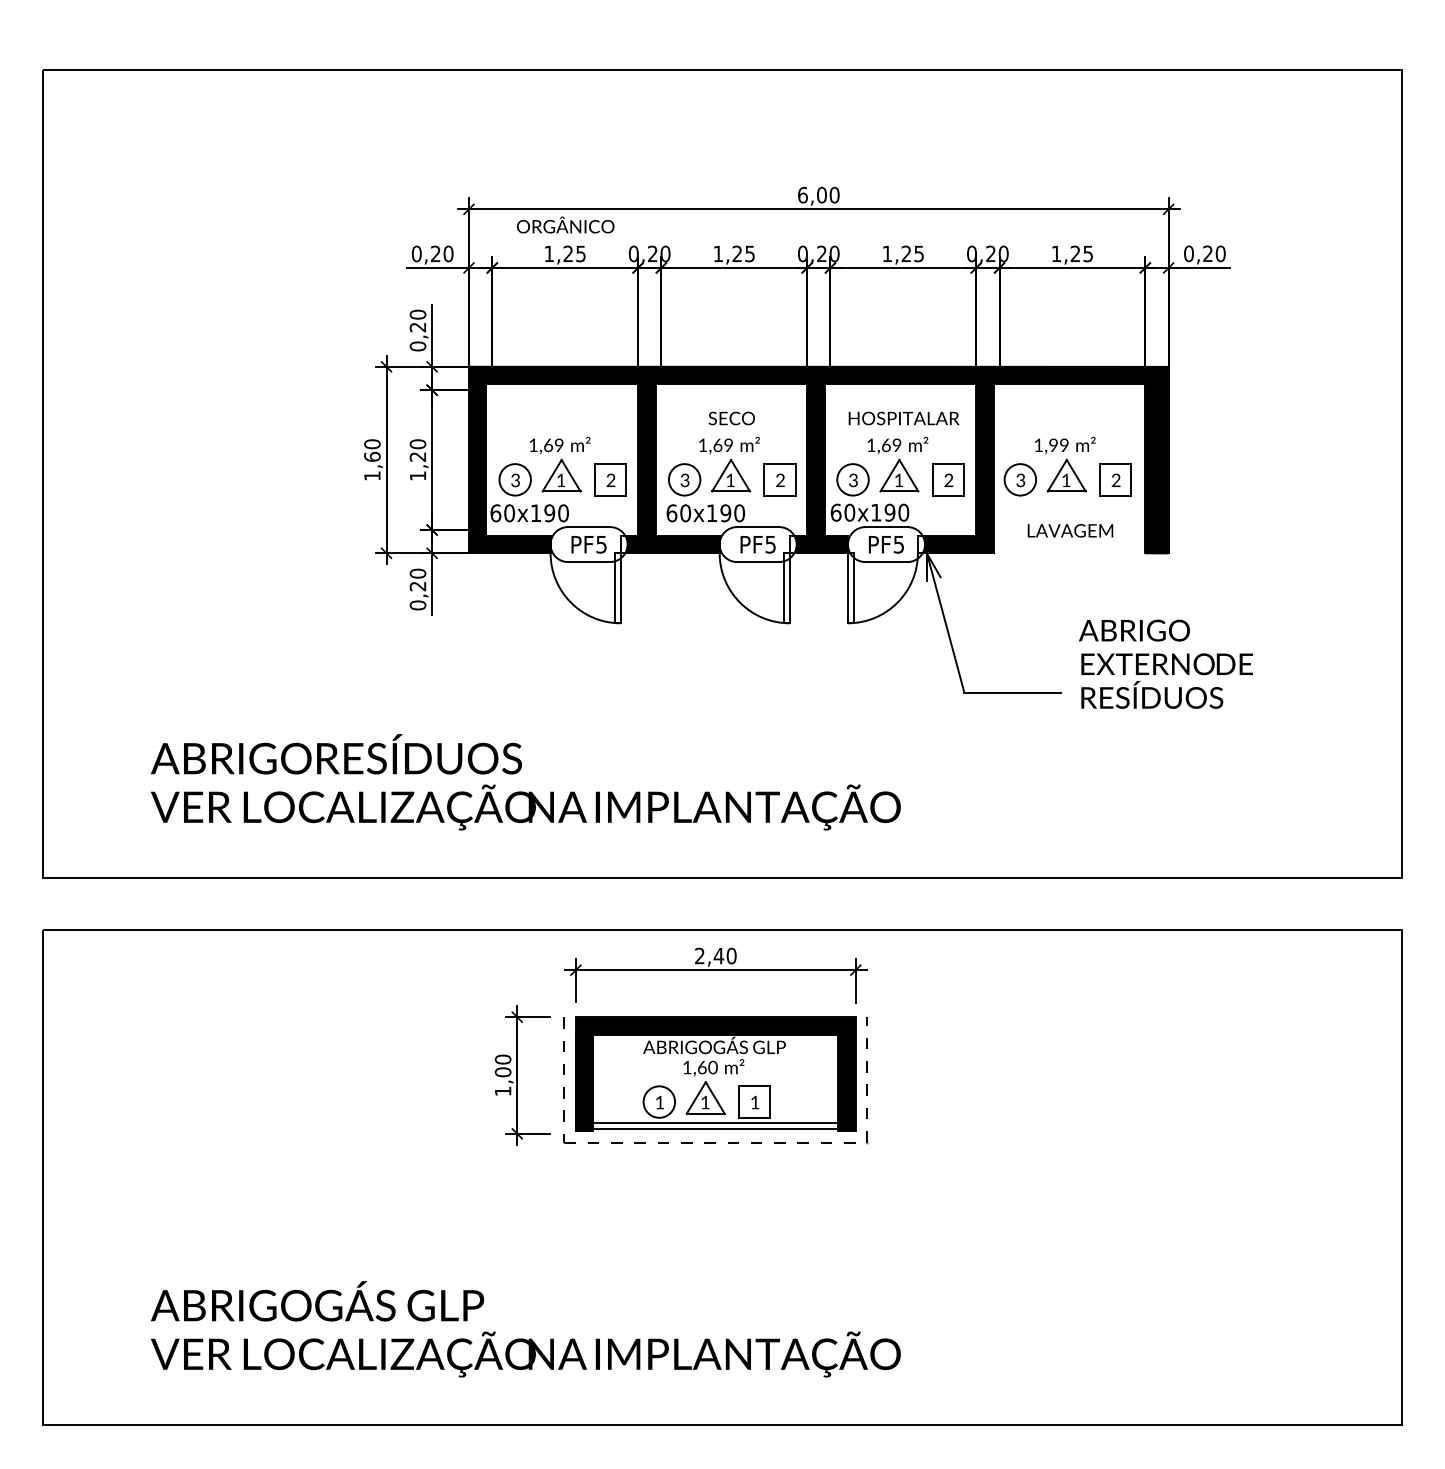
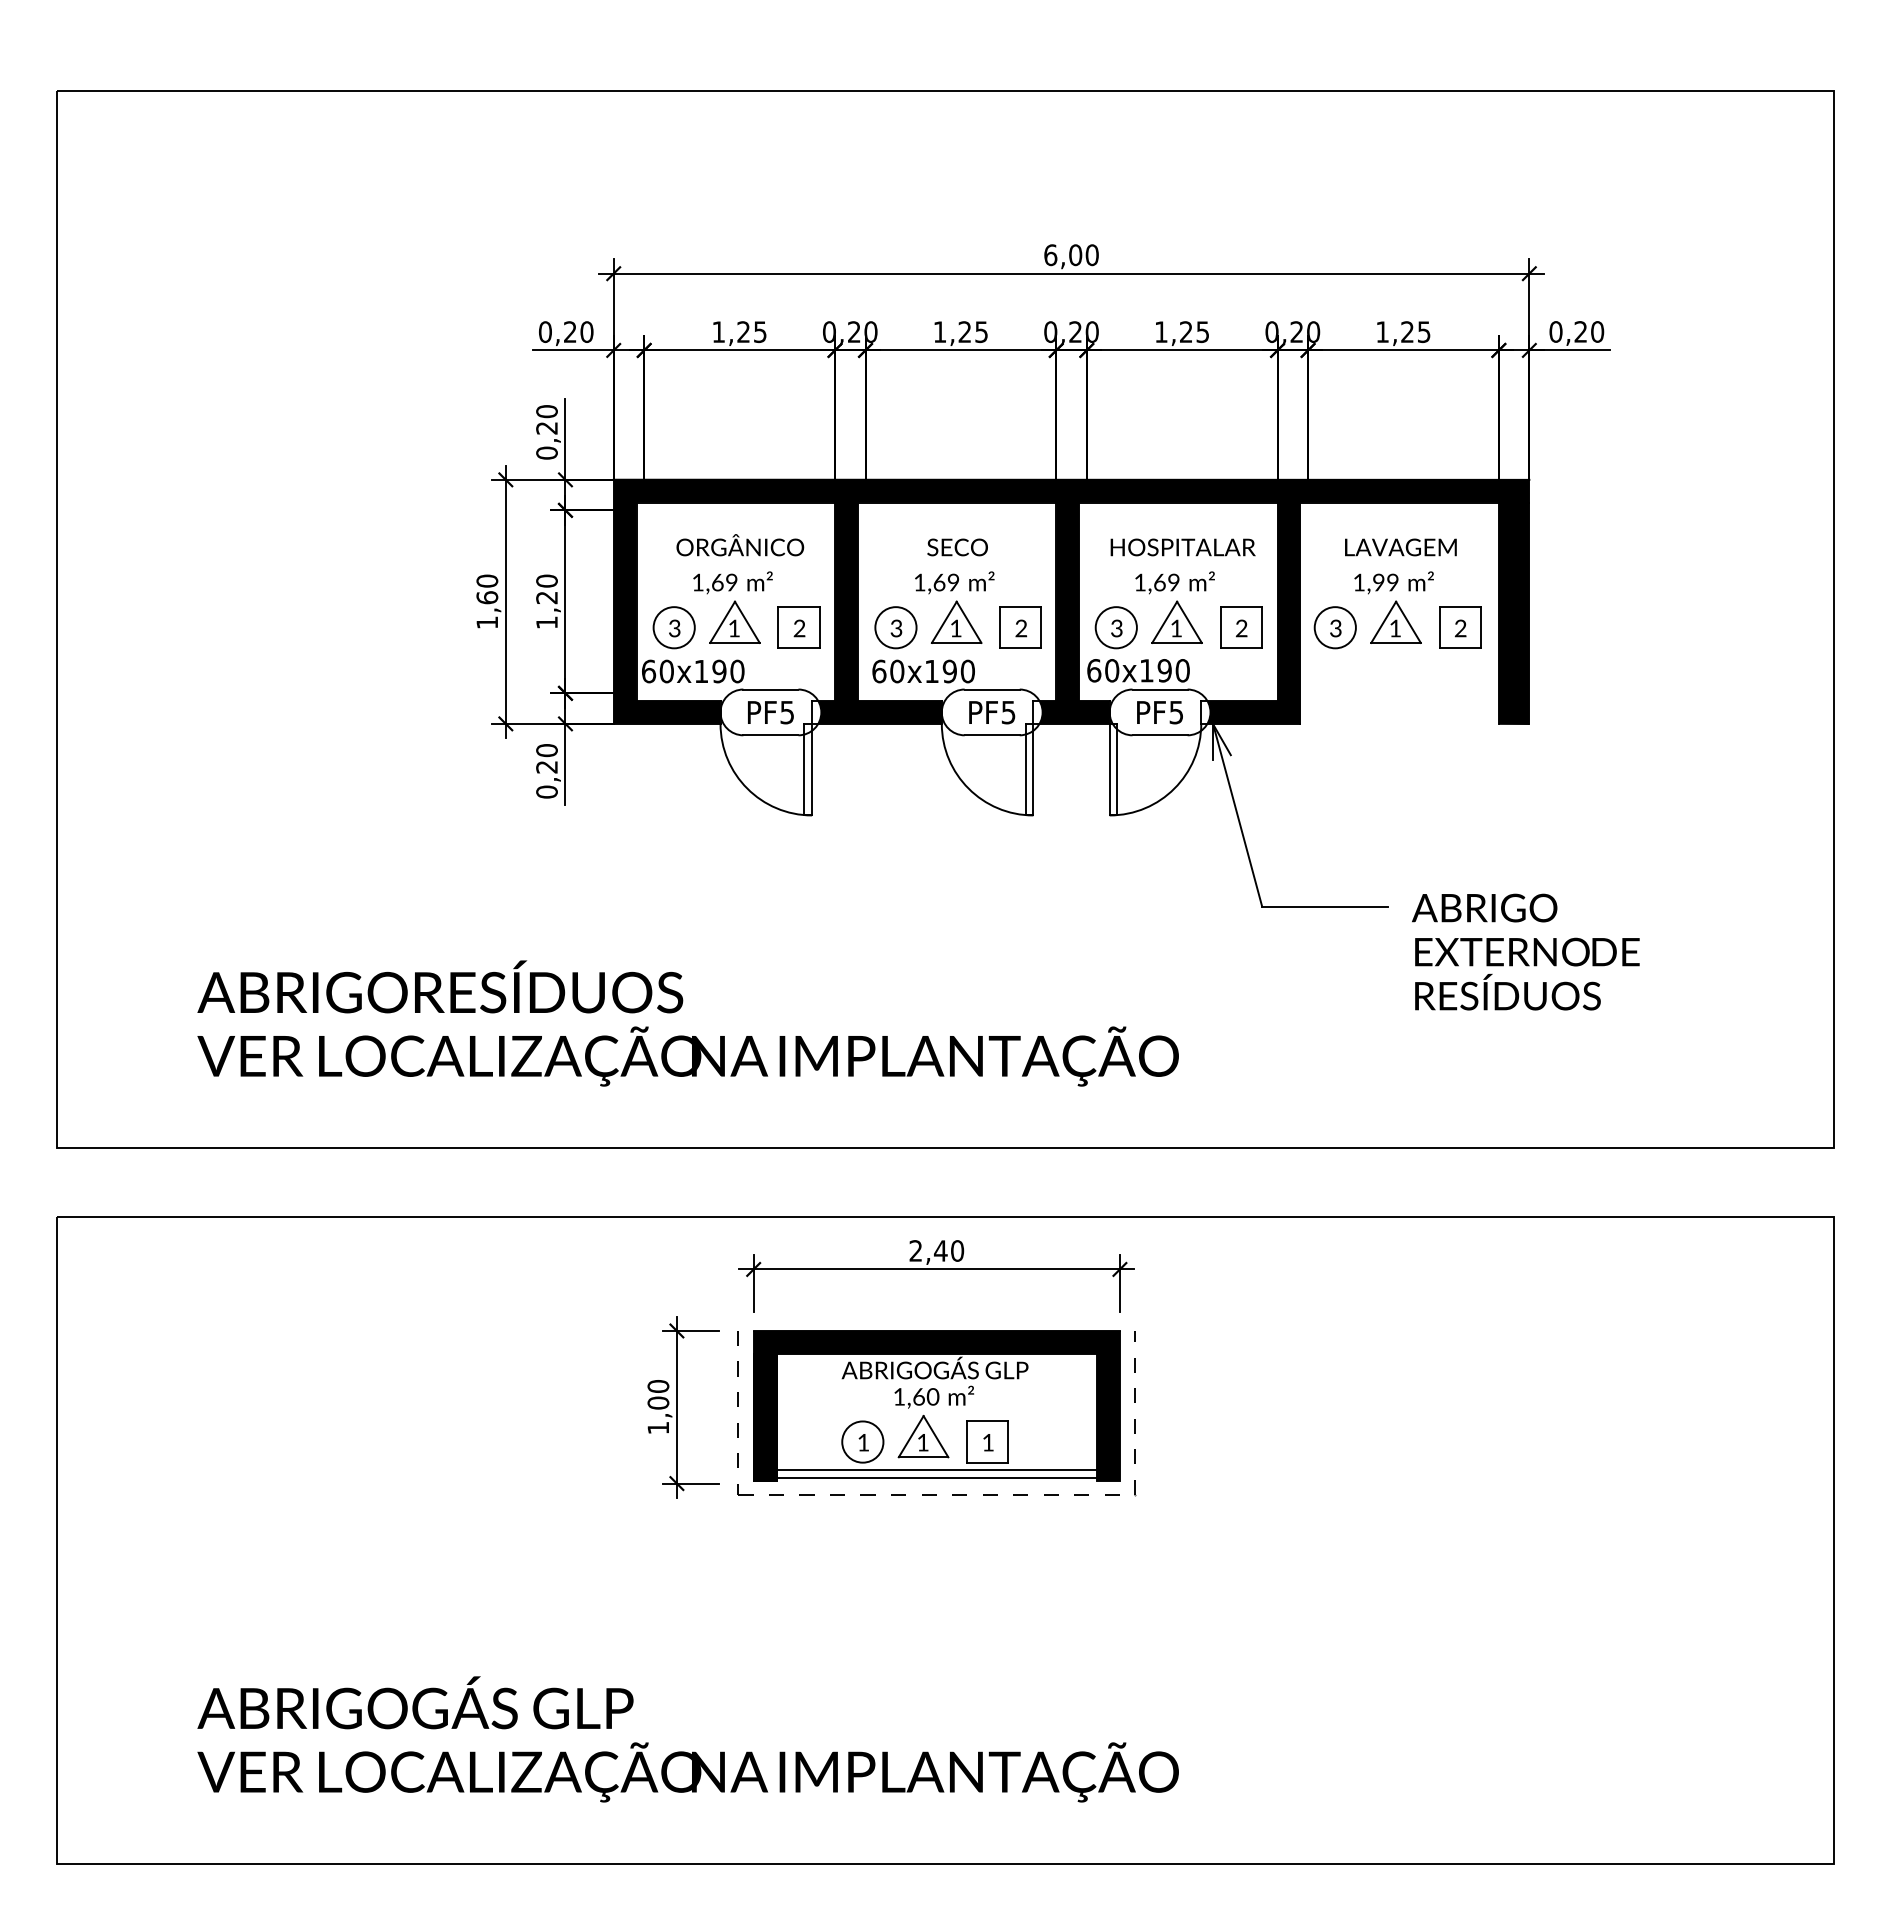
text: (565, 225) -> (740, 545), moved
text: (1070, 530) -> (1400, 547), moved
text: (1165, 663) -> (1525, 951), moved

